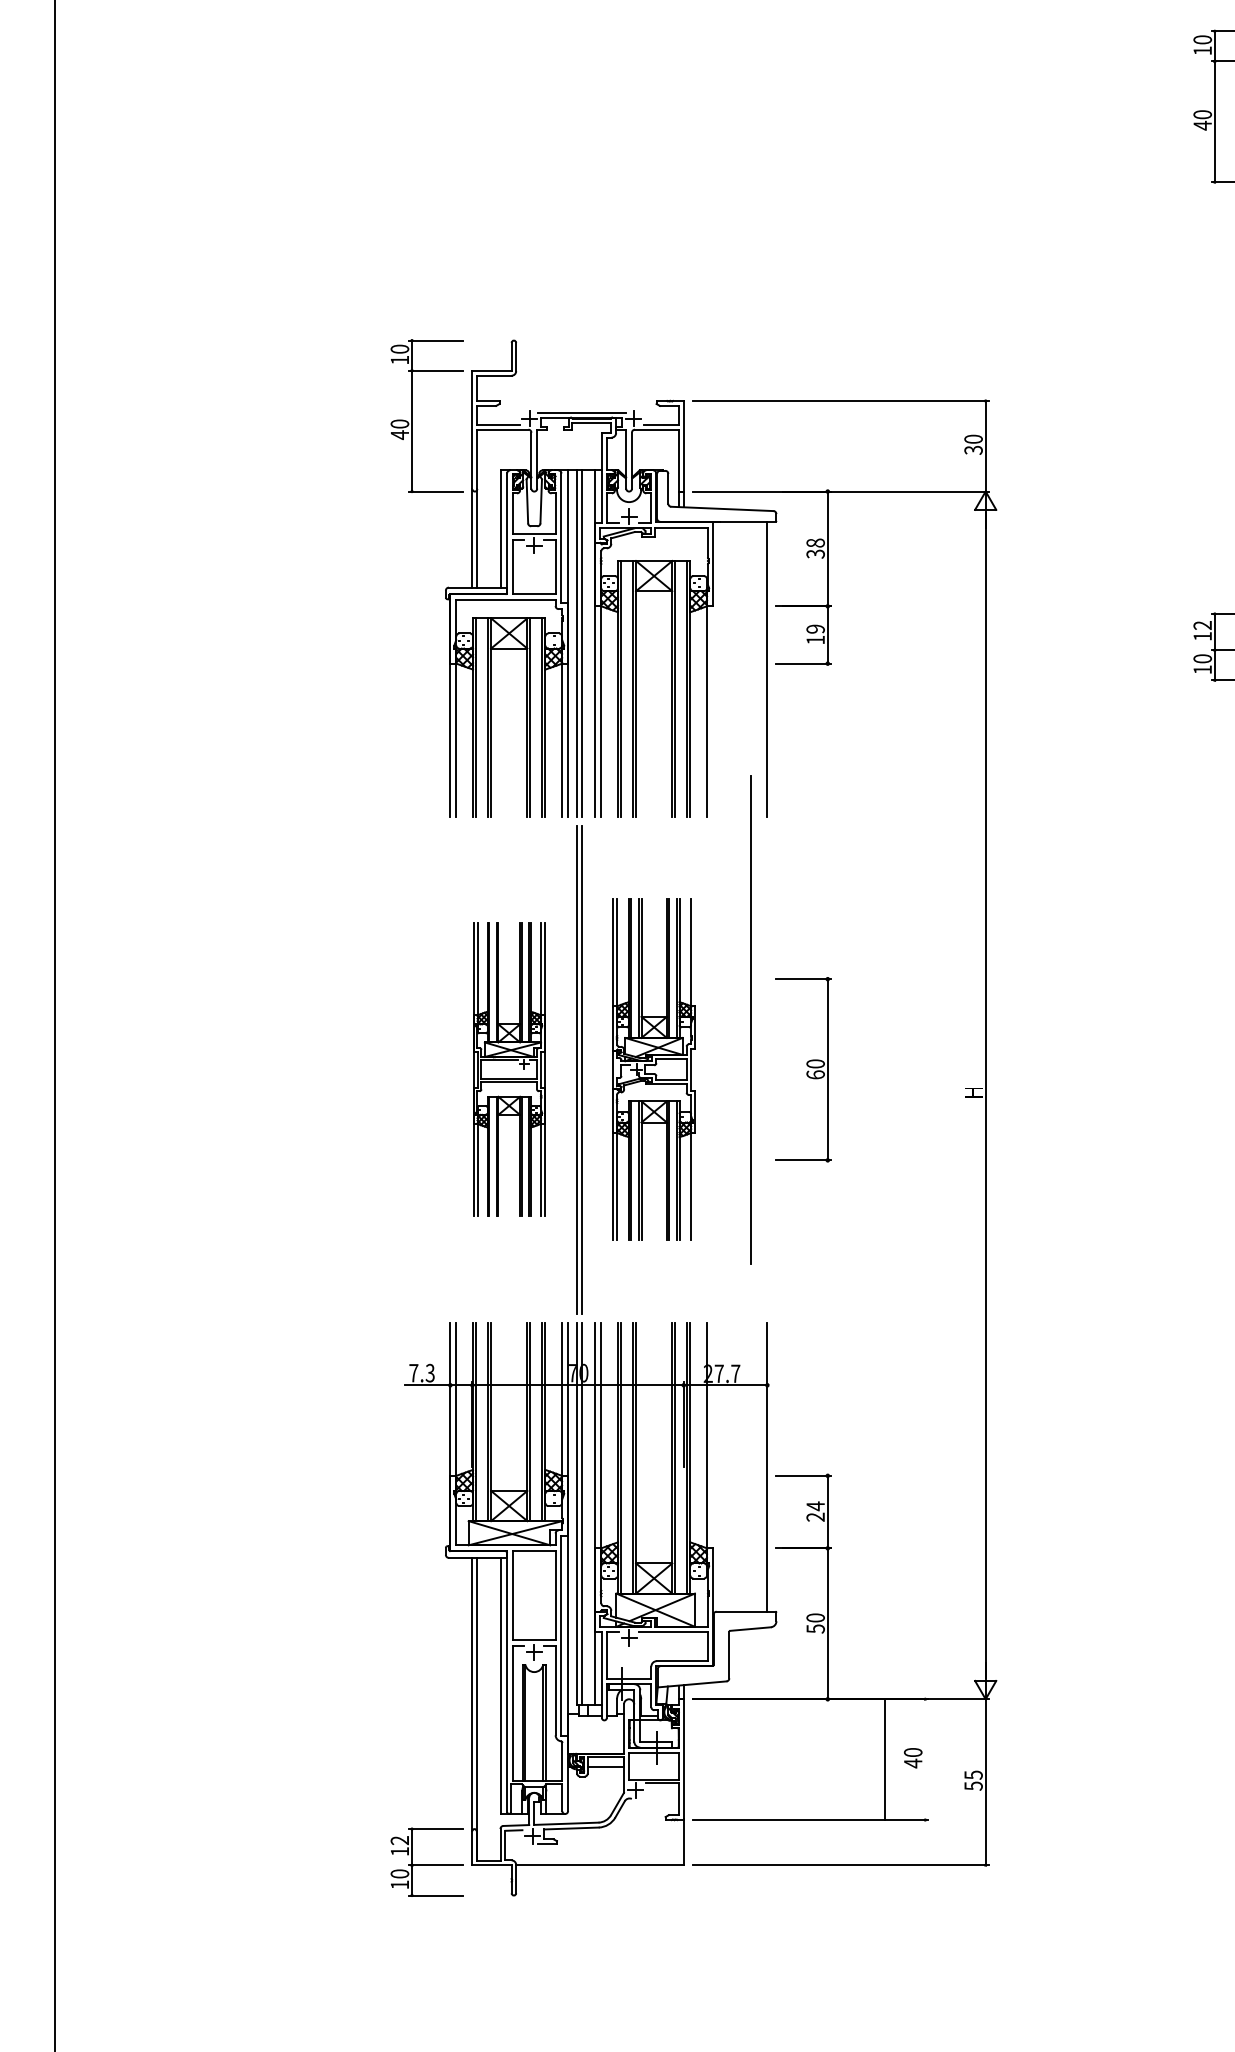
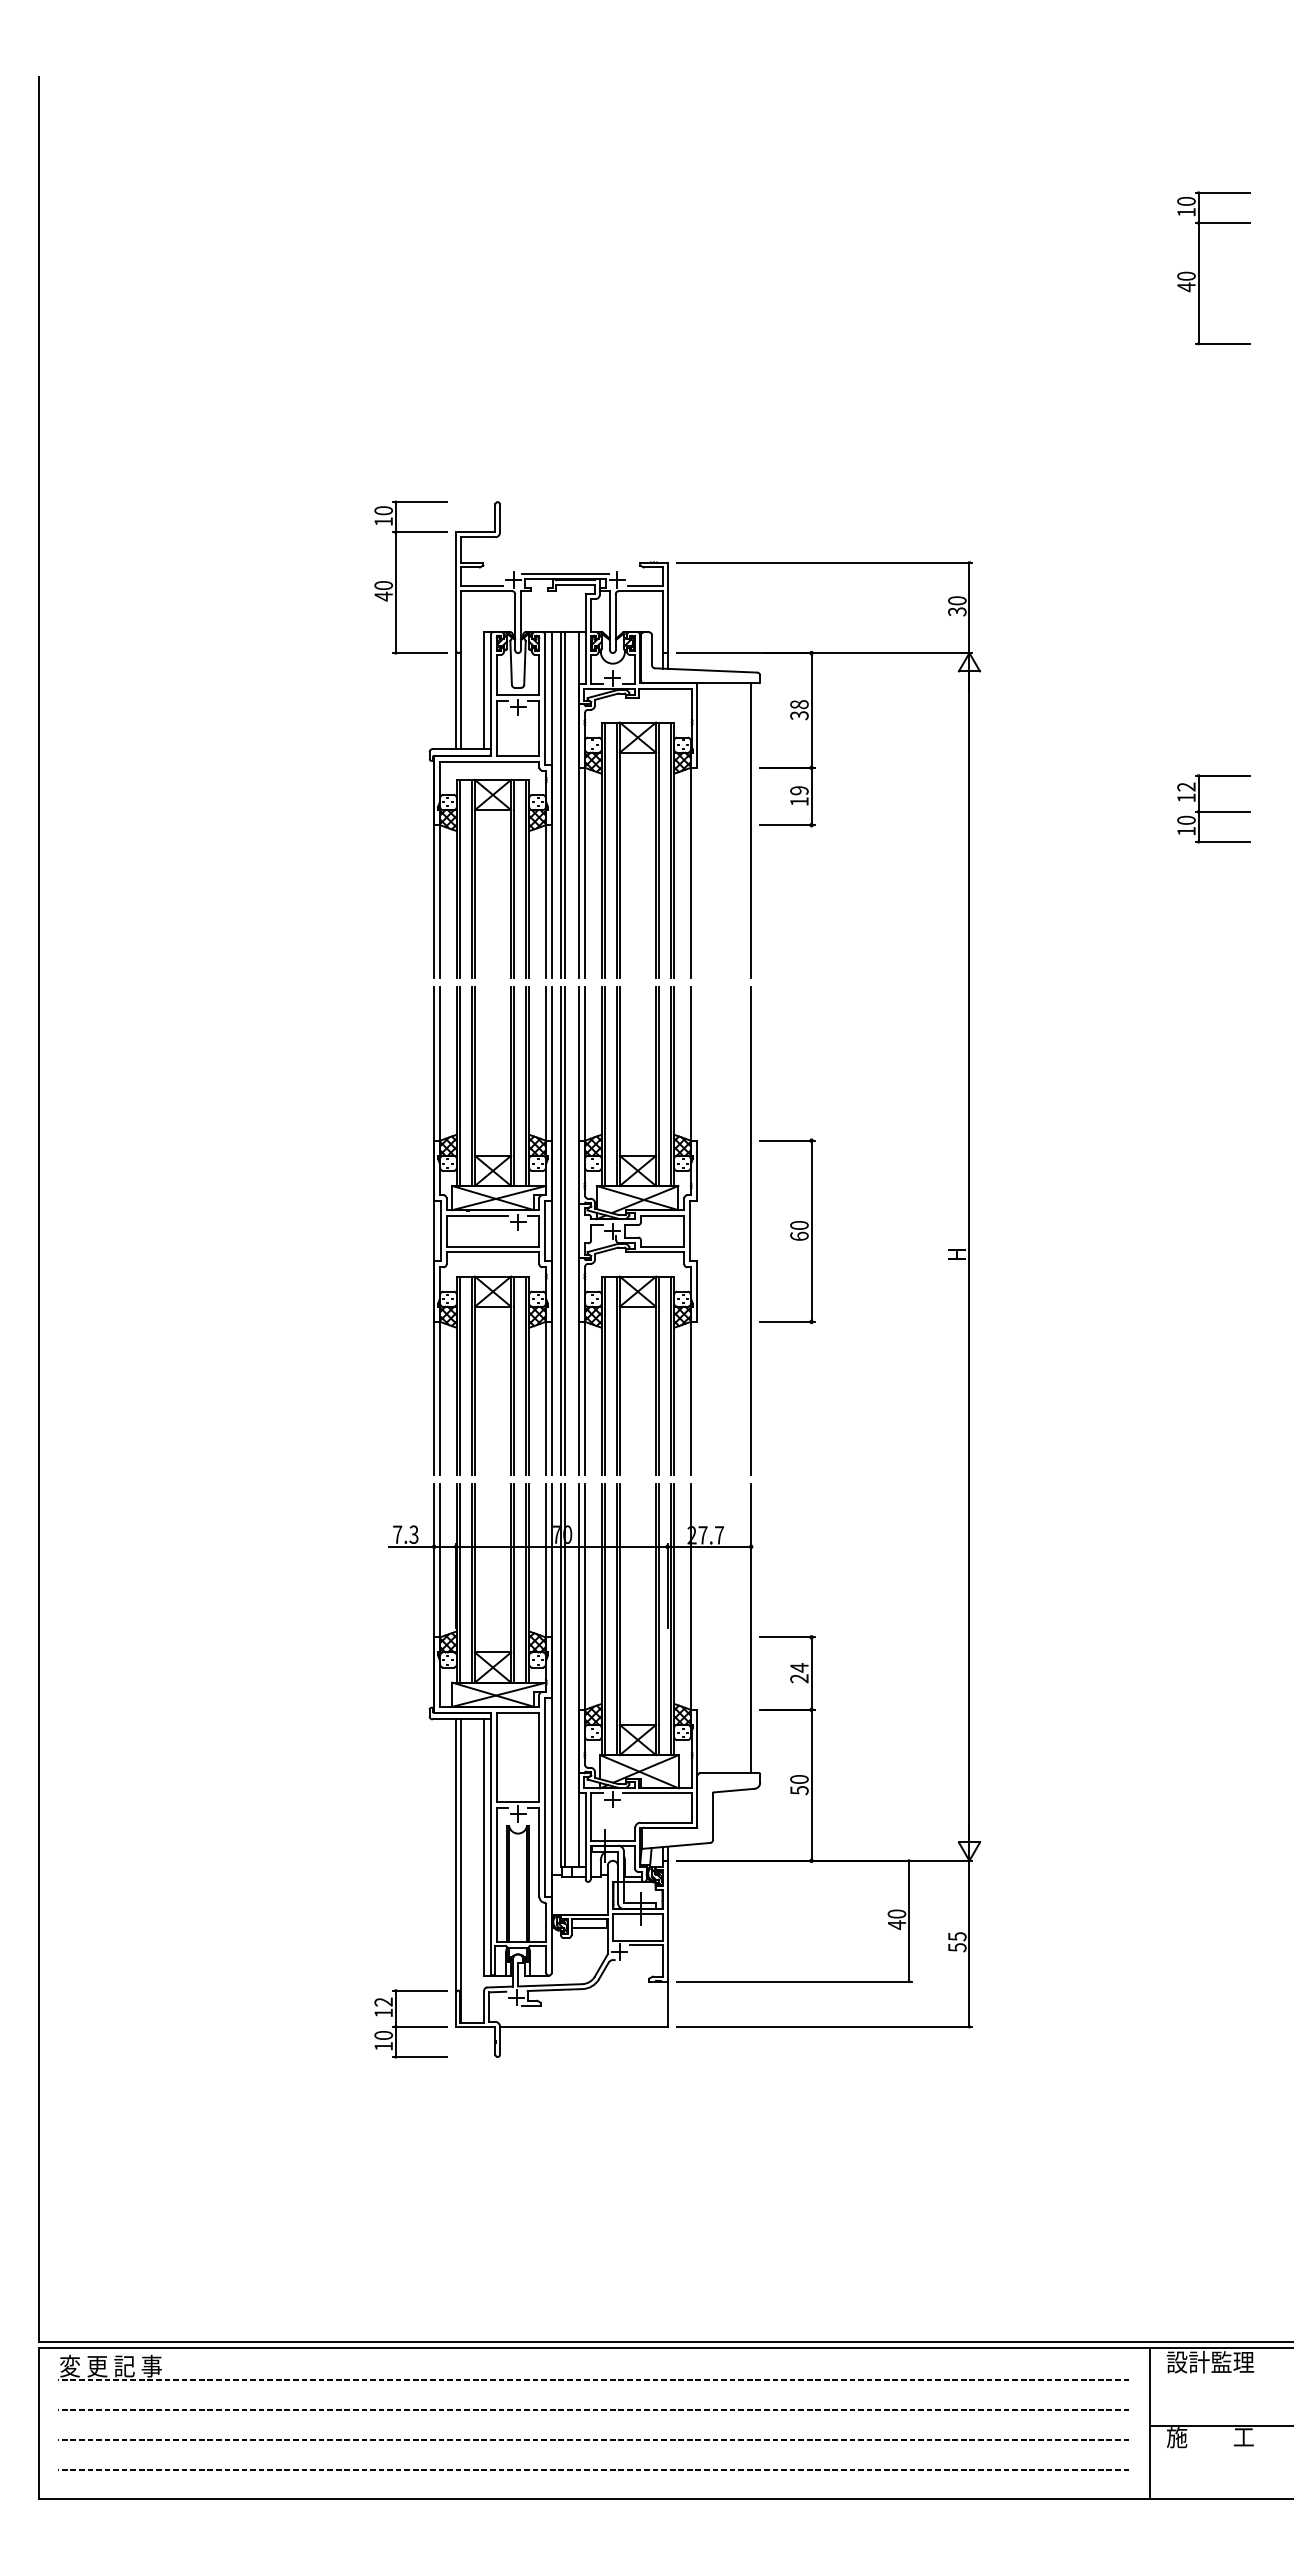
line: (750, 1018) -> (750, 1230), moved
part: (508, 1068) -> (492, 1230), size x1.67
part: (653, 1068) -> (637, 1230), size x1.43
line: (885, 1758) -> (909, 1920), moved

